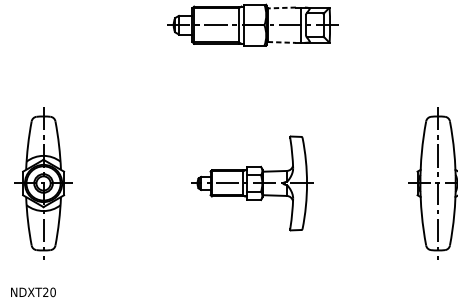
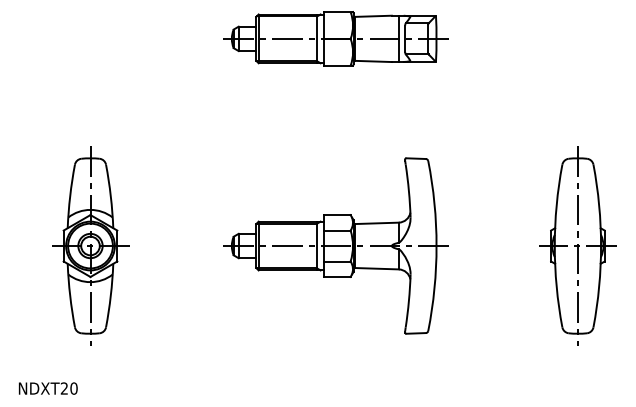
line: (281, 8) -> (372, 16), dashed -> solid
line: (281, 42) -> (373, 61), dashed -> solid
part: (43, 183) -> (90, 245), moved
part: (252, 183) -> (335, 245), size x1.43

